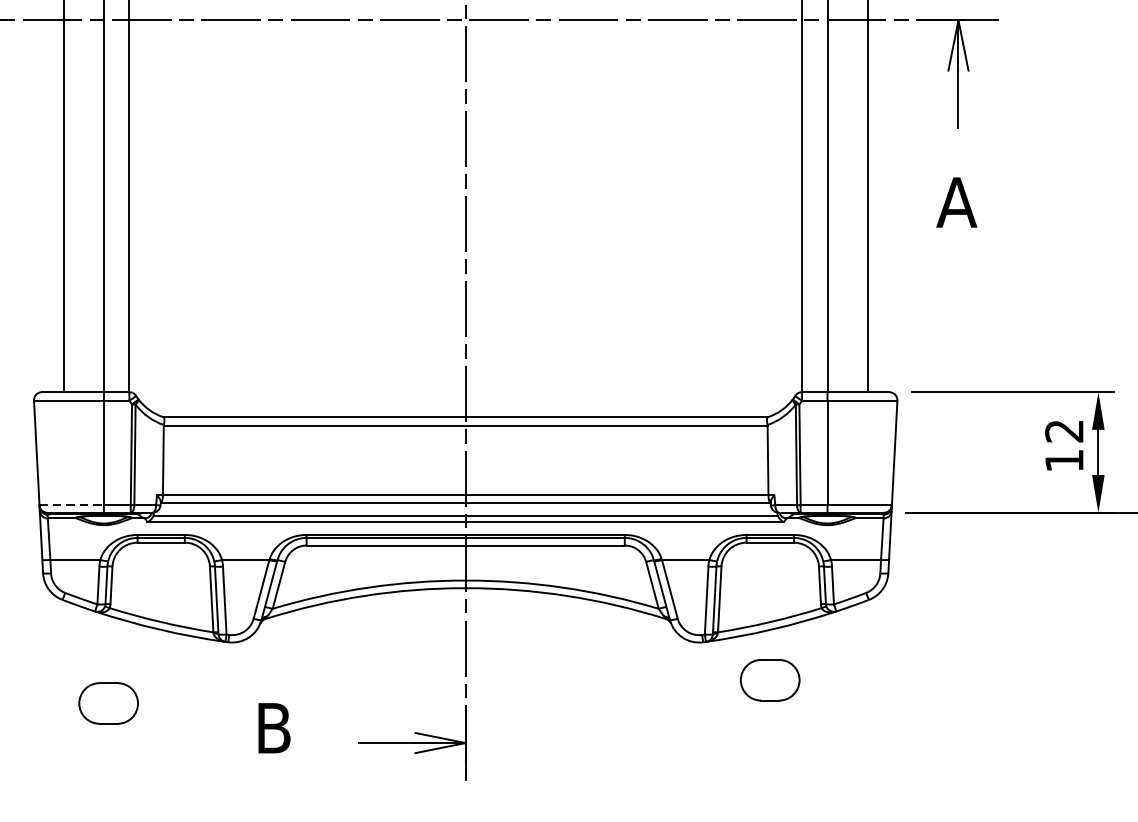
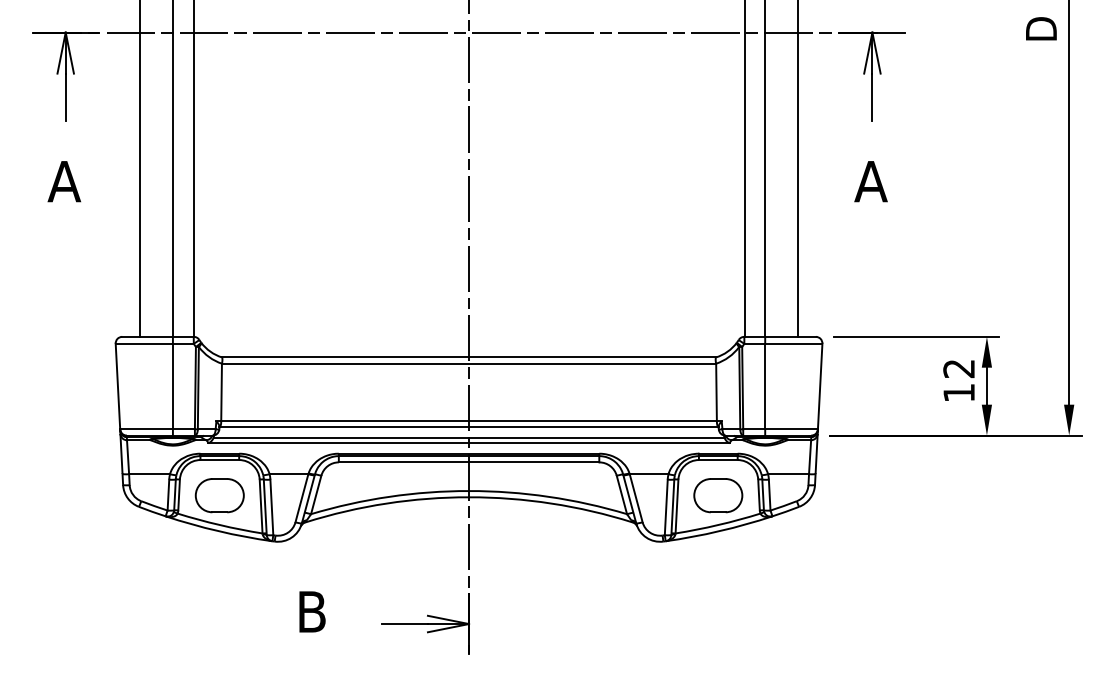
line: (72, 505) -> (147, 429), dashed -> solid
part: (770, 680) -> (718, 495), moved
part: (108, 703) -> (219, 495), moved

